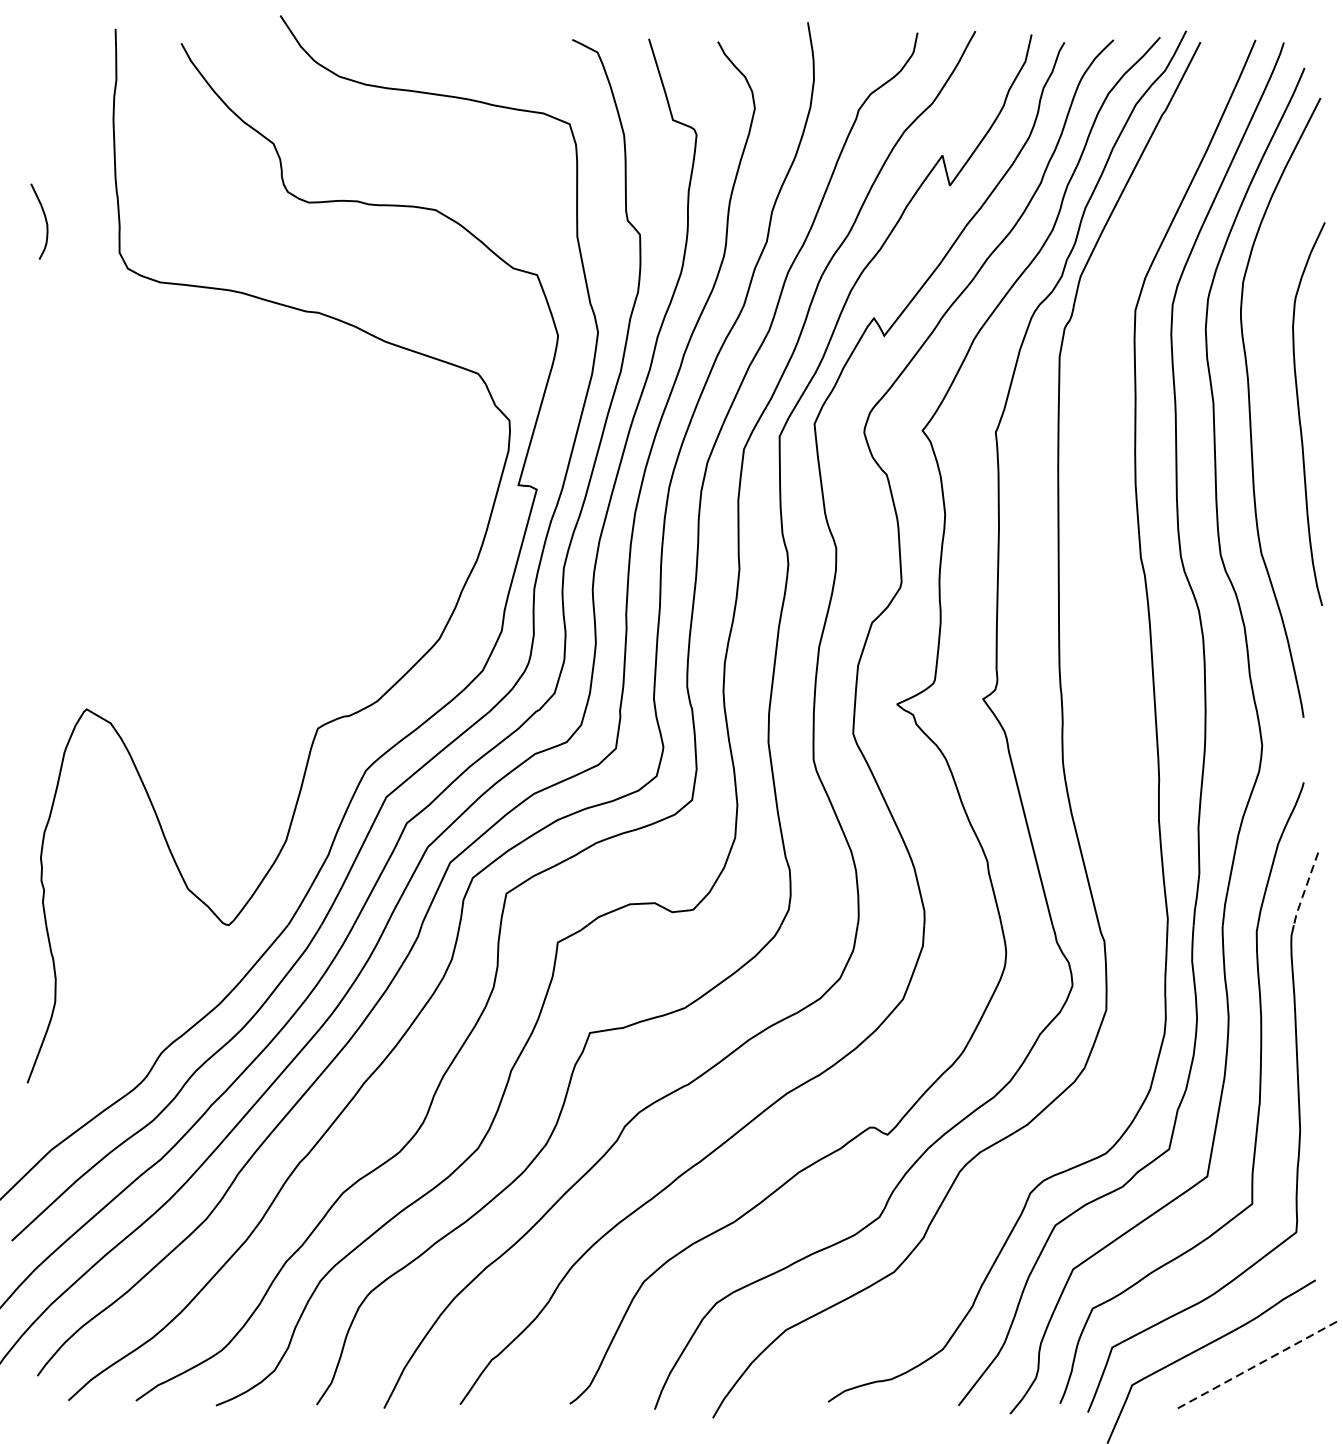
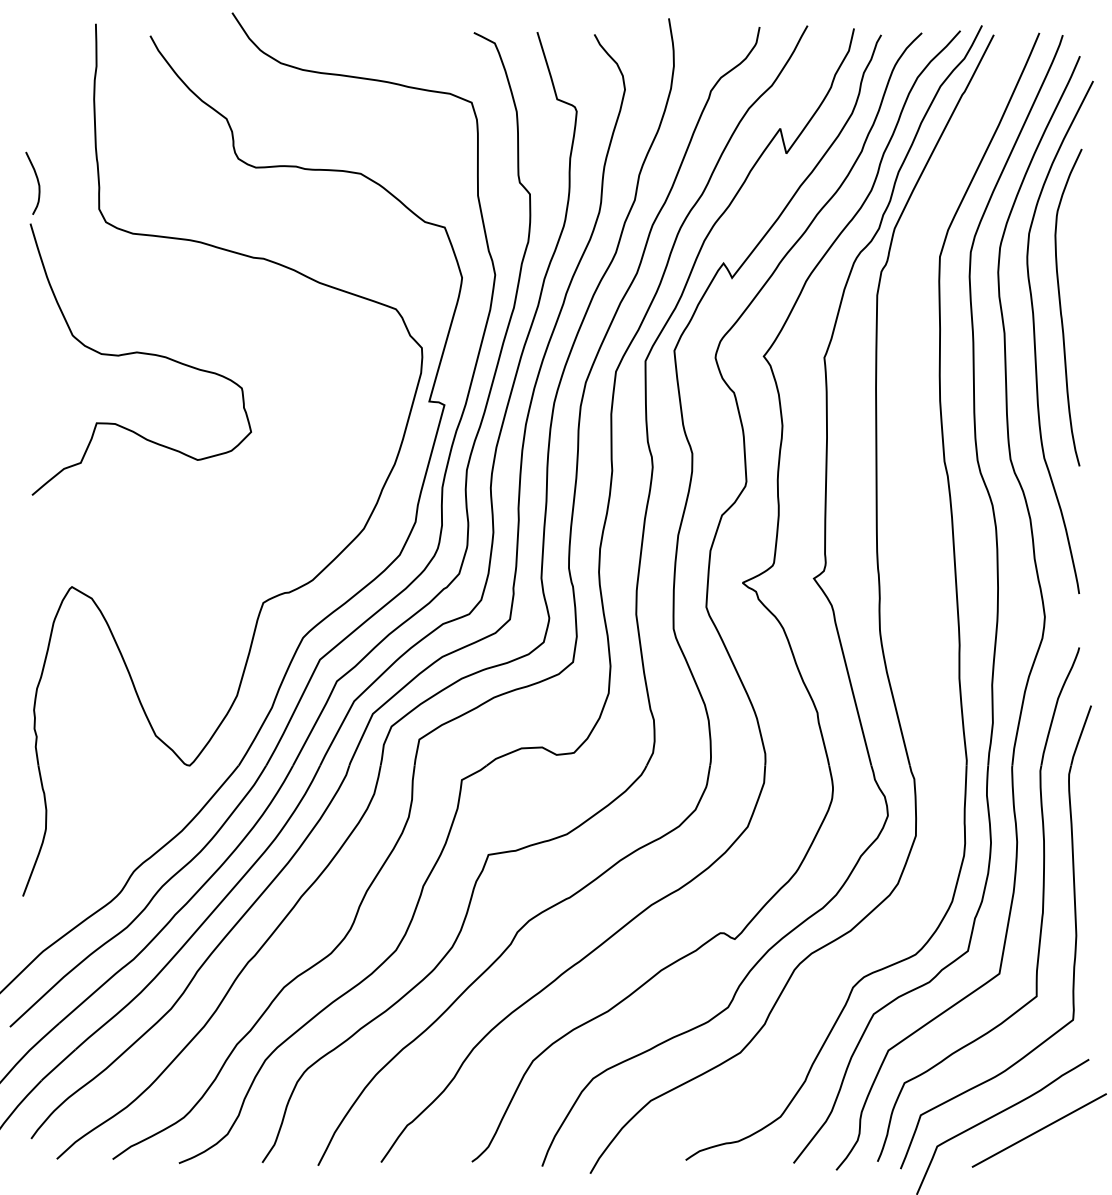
curve: (1300, 413) -> (1061, 307), moved
curve: (171, 428) -> (142, 354), added
line: (1305, 889) -> (1080, 736), dashed -> solid
line: (1255, 1365) -> (1039, 1130), dashed -> solid

